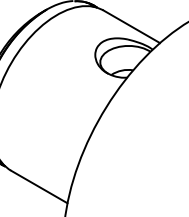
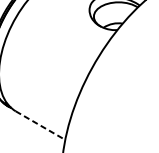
line: (39, 186) -> (40, 125), solid -> dashed

